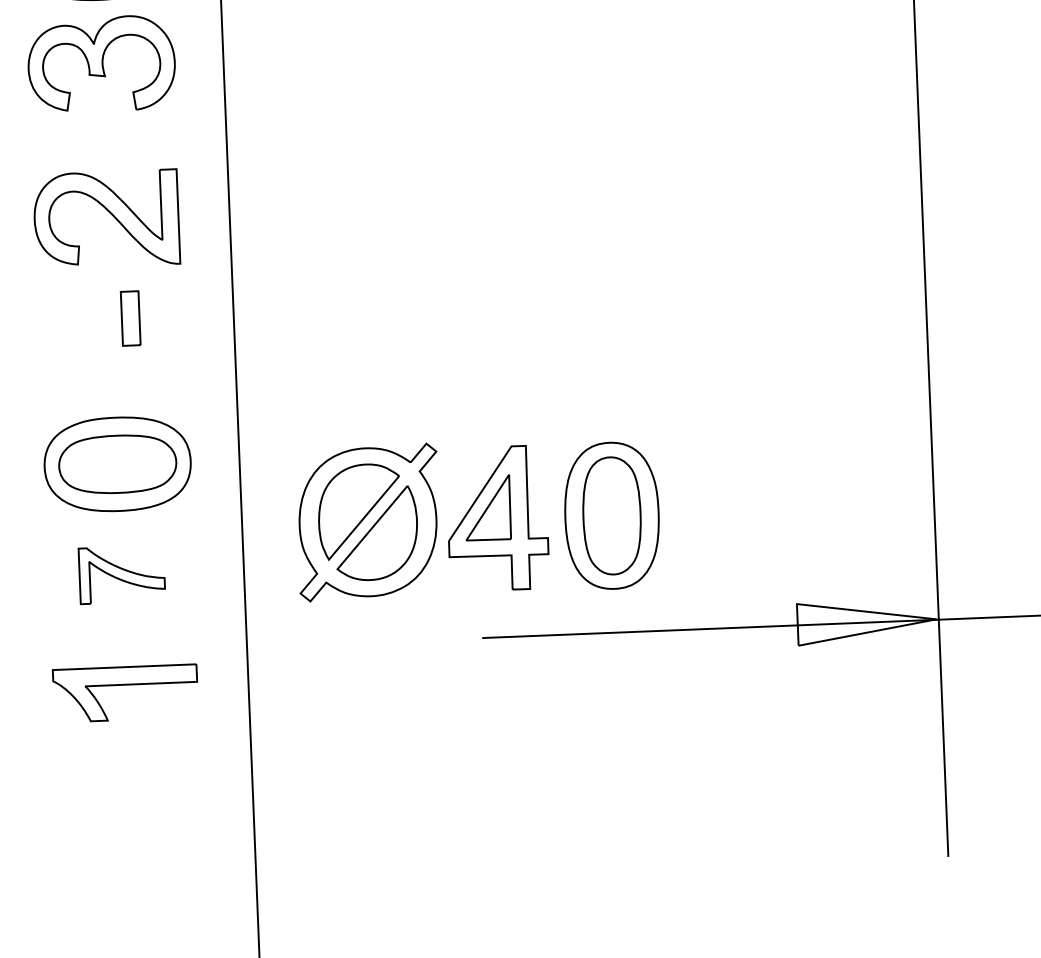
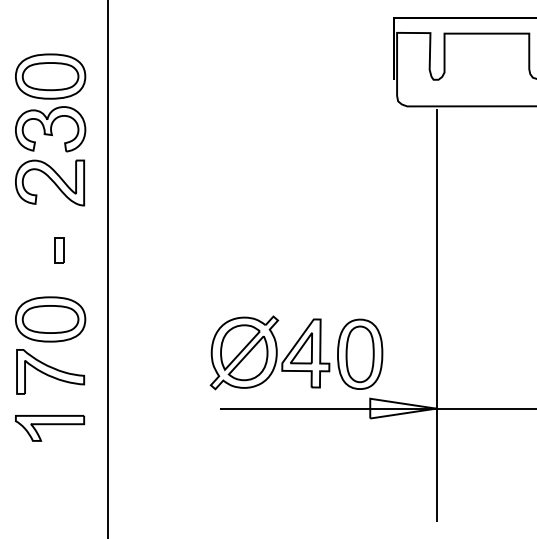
part: (105, 218) -> (49, 182), moved
part: (477, 517) -> (296, 352), moved
part: (121, 573) -> (50, 371), size x1.67

